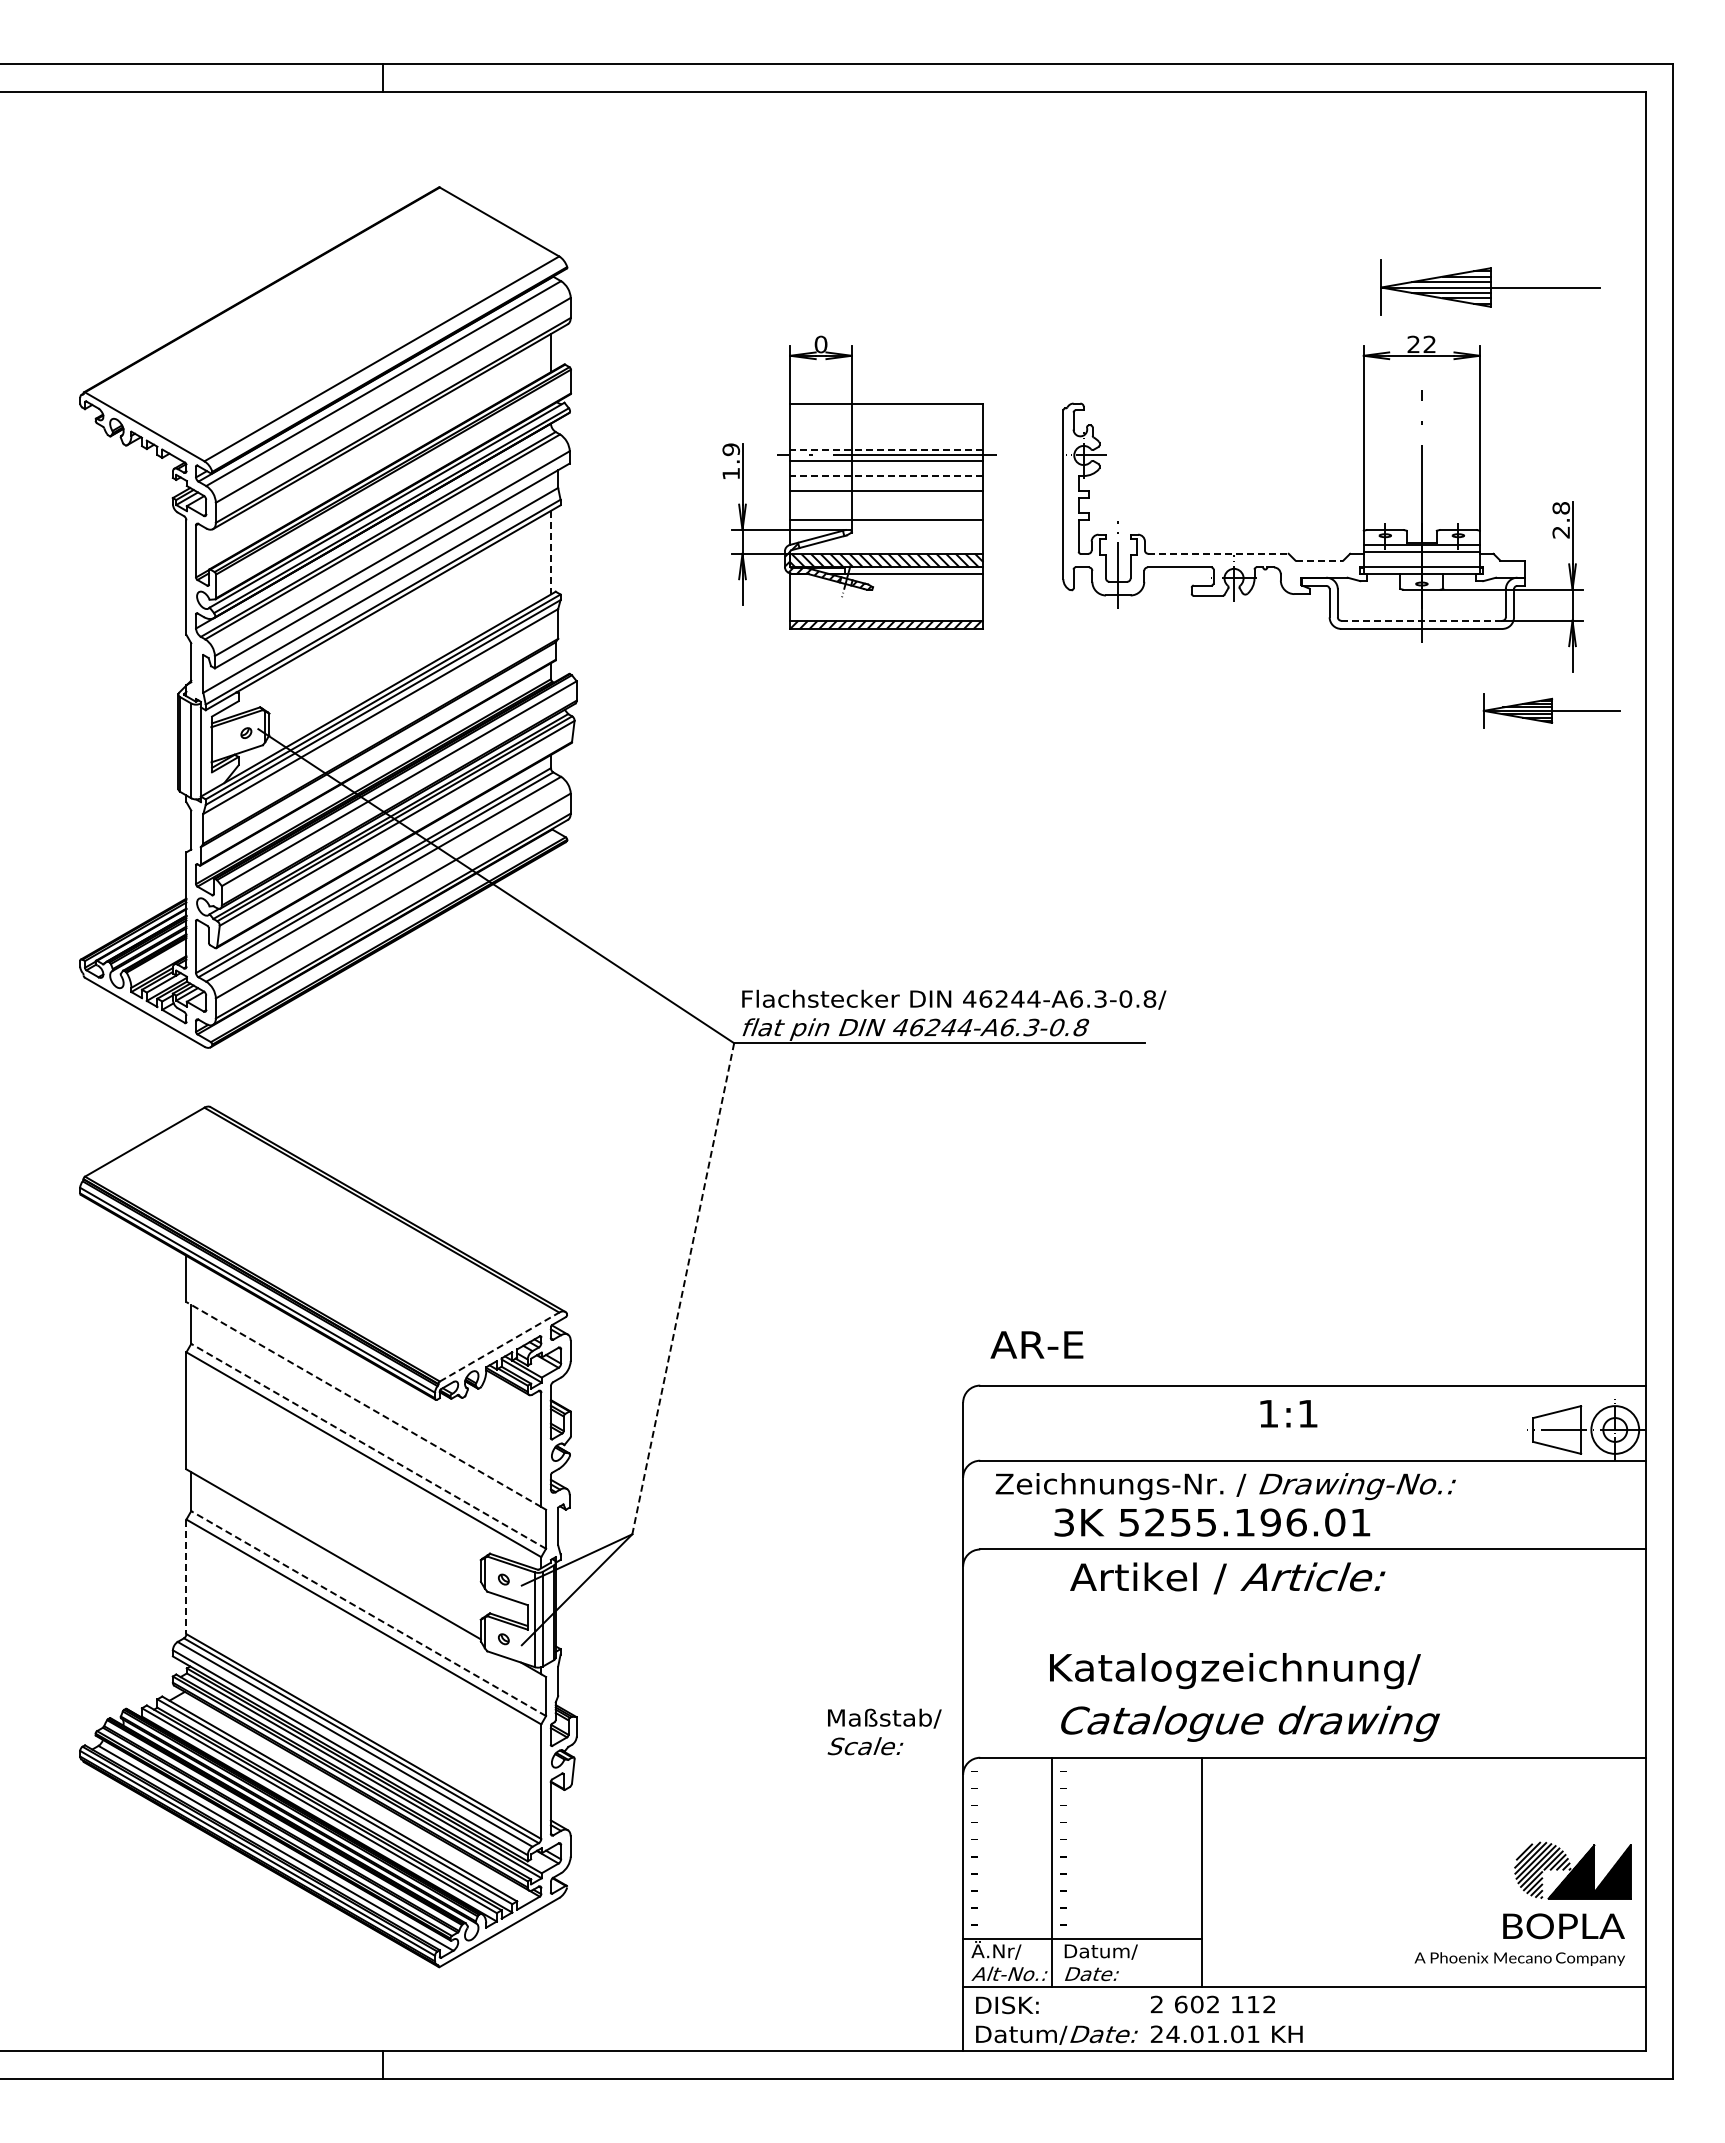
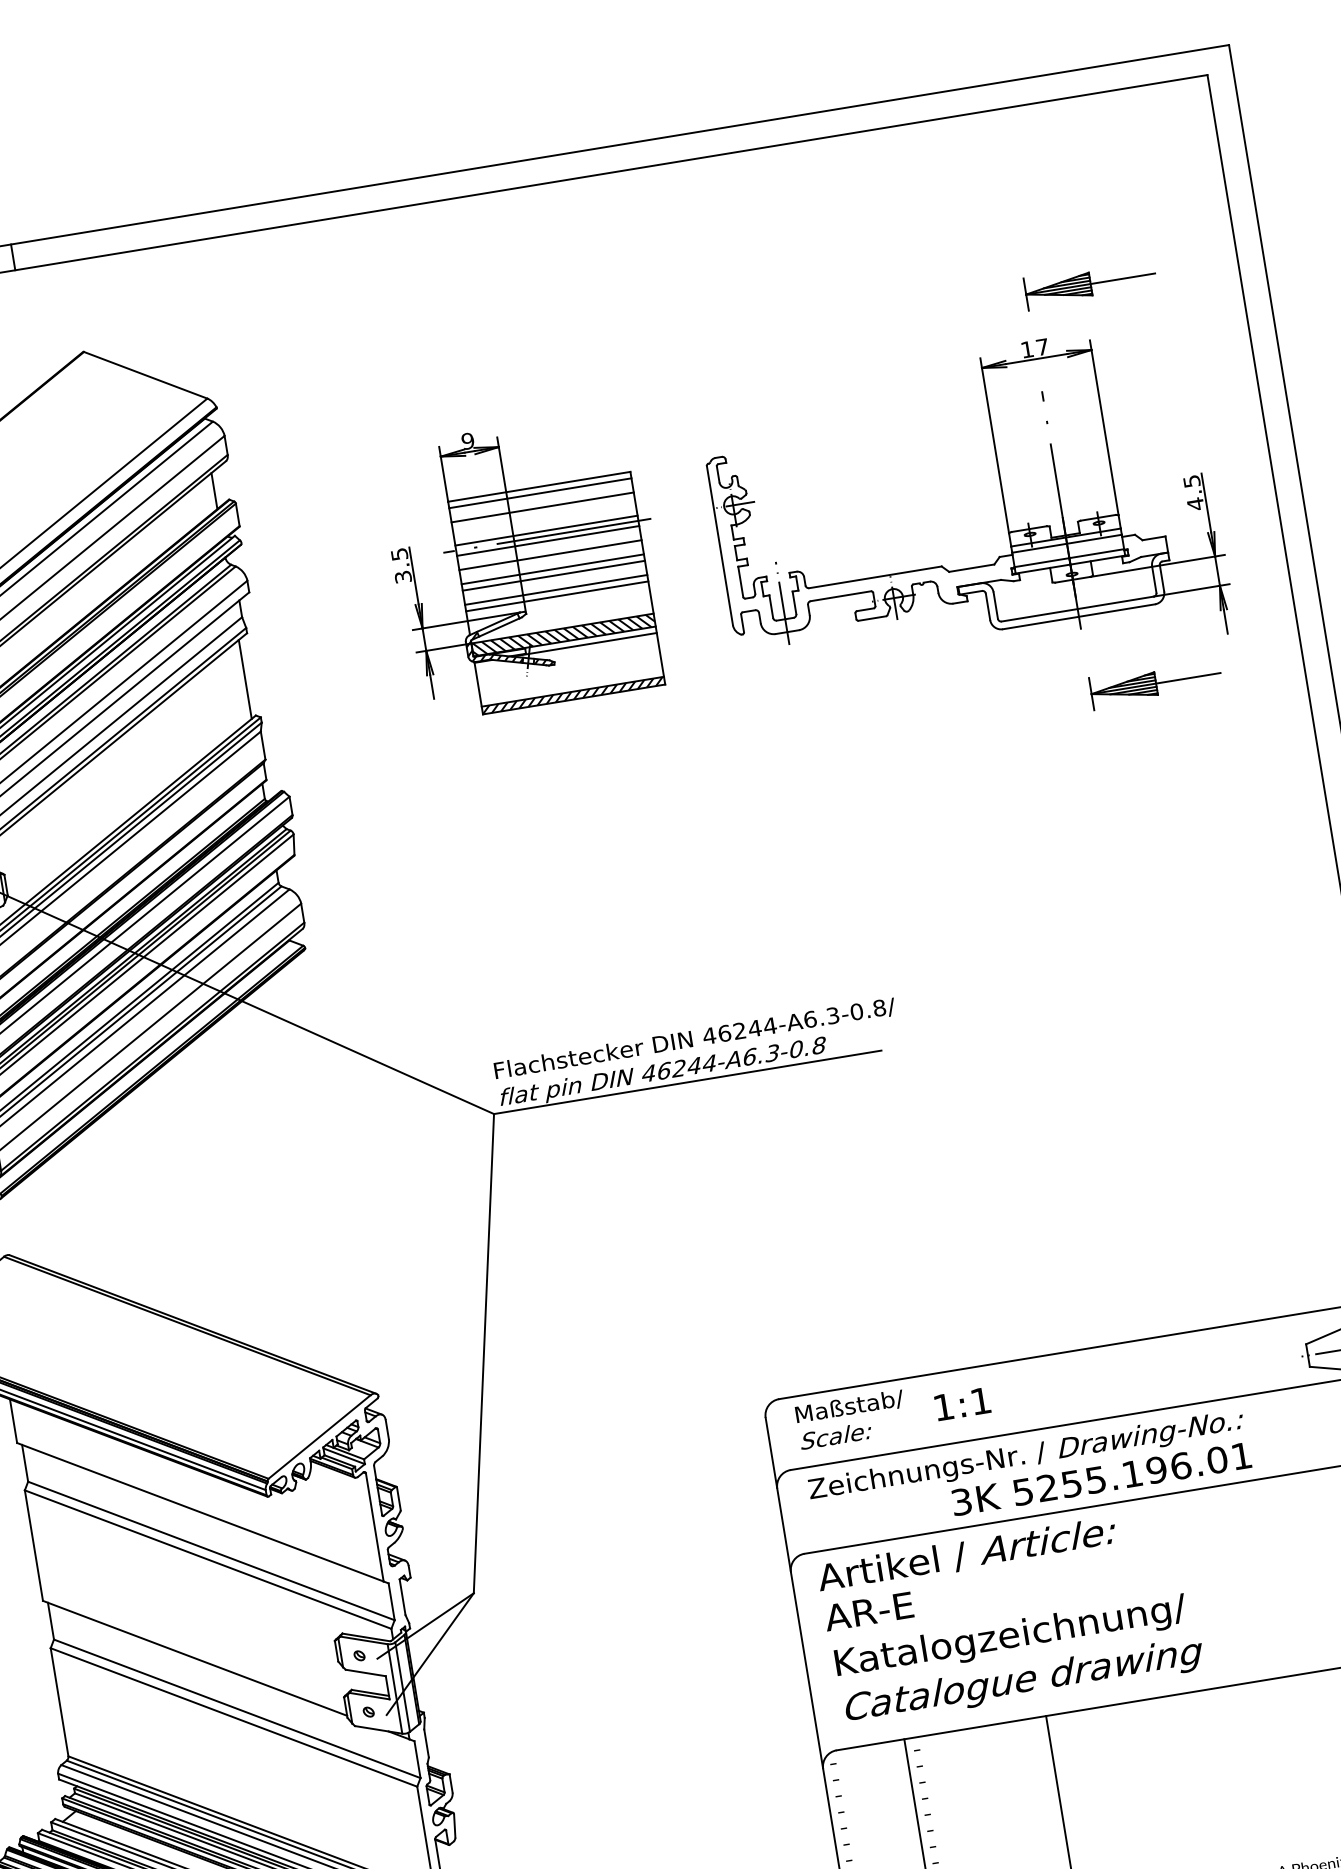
part: (1489, 287) -> (1090, 284), size x0.62
text: (1421, 343) -> (1034, 347), 22 -> 17
text: (820, 344) -> (467, 441), 0 -> 9
line: (886, 410) -> (540, 493), added
line: (886, 425) -> (542, 507), added
line: (886, 450) -> (546, 531), dashed -> solid
text: (731, 461) -> (401, 565), 1.9 -> 3.5
line: (886, 475) -> (550, 554), dashed -> solid
line: (886, 497) -> (553, 575), added
line: (886, 512) -> (555, 589), added
text: (1561, 520) -> (1194, 492), 2.8 -> 4.5
line: (550, 552) -> (244, 679), dashed -> solid
line: (1219, 553) -> (876, 576), dashed -> solid
line: (1319, 560) -> (971, 568), dashed -> solid
line: (1421, 620) -> (1077, 608), dashed -> solid
part: (1551, 710) -> (1155, 683), moved
line: (683, 1288) -> (484, 1353), dashed -> solid
text: (1036, 1344) -> (868, 1611), moved
line: (499, 1347) -> (319, 1437), dashed -> solid
line: (363, 1404) -> (200, 1512), dashed -> solid
text: (1288, 1413) -> (962, 1403), moved
line: (368, 1446) -> (211, 1551), dashed -> solid
text: (1212, 1522) -> (1101, 1478), moved
line: (186, 1577) -> (59, 1702), dashed -> solid
text: (1227, 1578) -> (966, 1555), moved
line: (368, 1613) -> (237, 1708), dashed -> solid
text: (1235, 1671) -> (1011, 1638), moved
text: (1250, 1723) -> (1024, 1681), moved
text: (884, 1731) -> (851, 1419), moved

